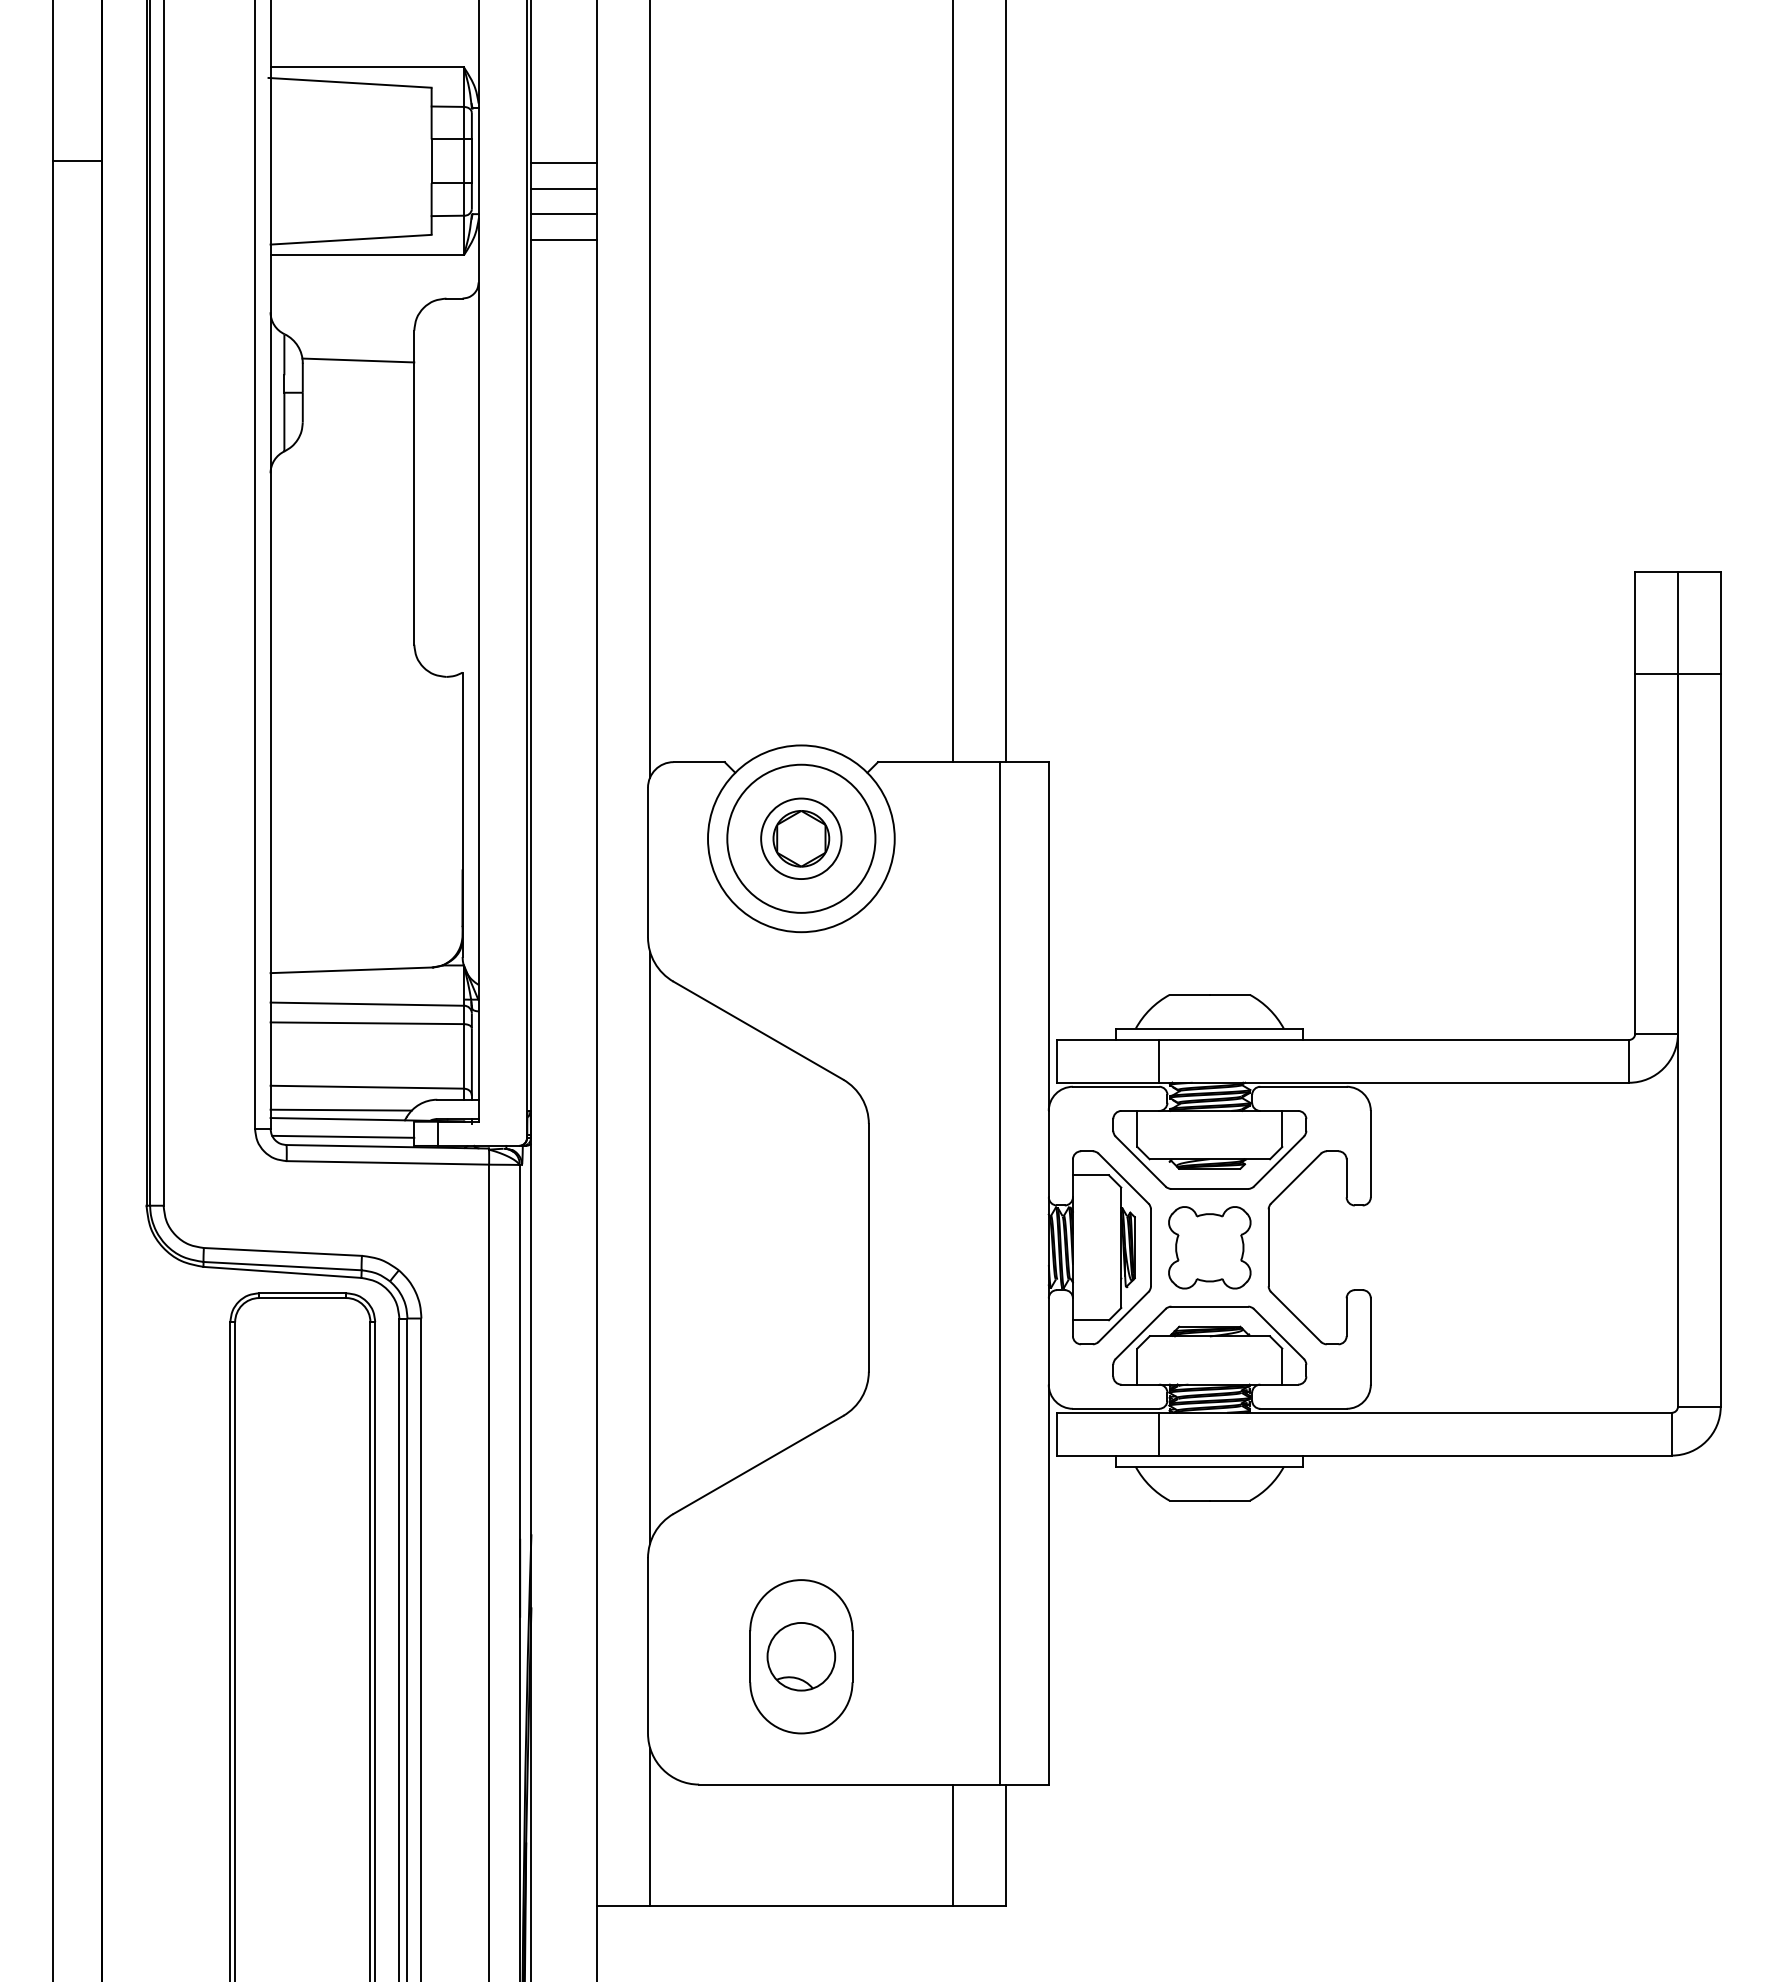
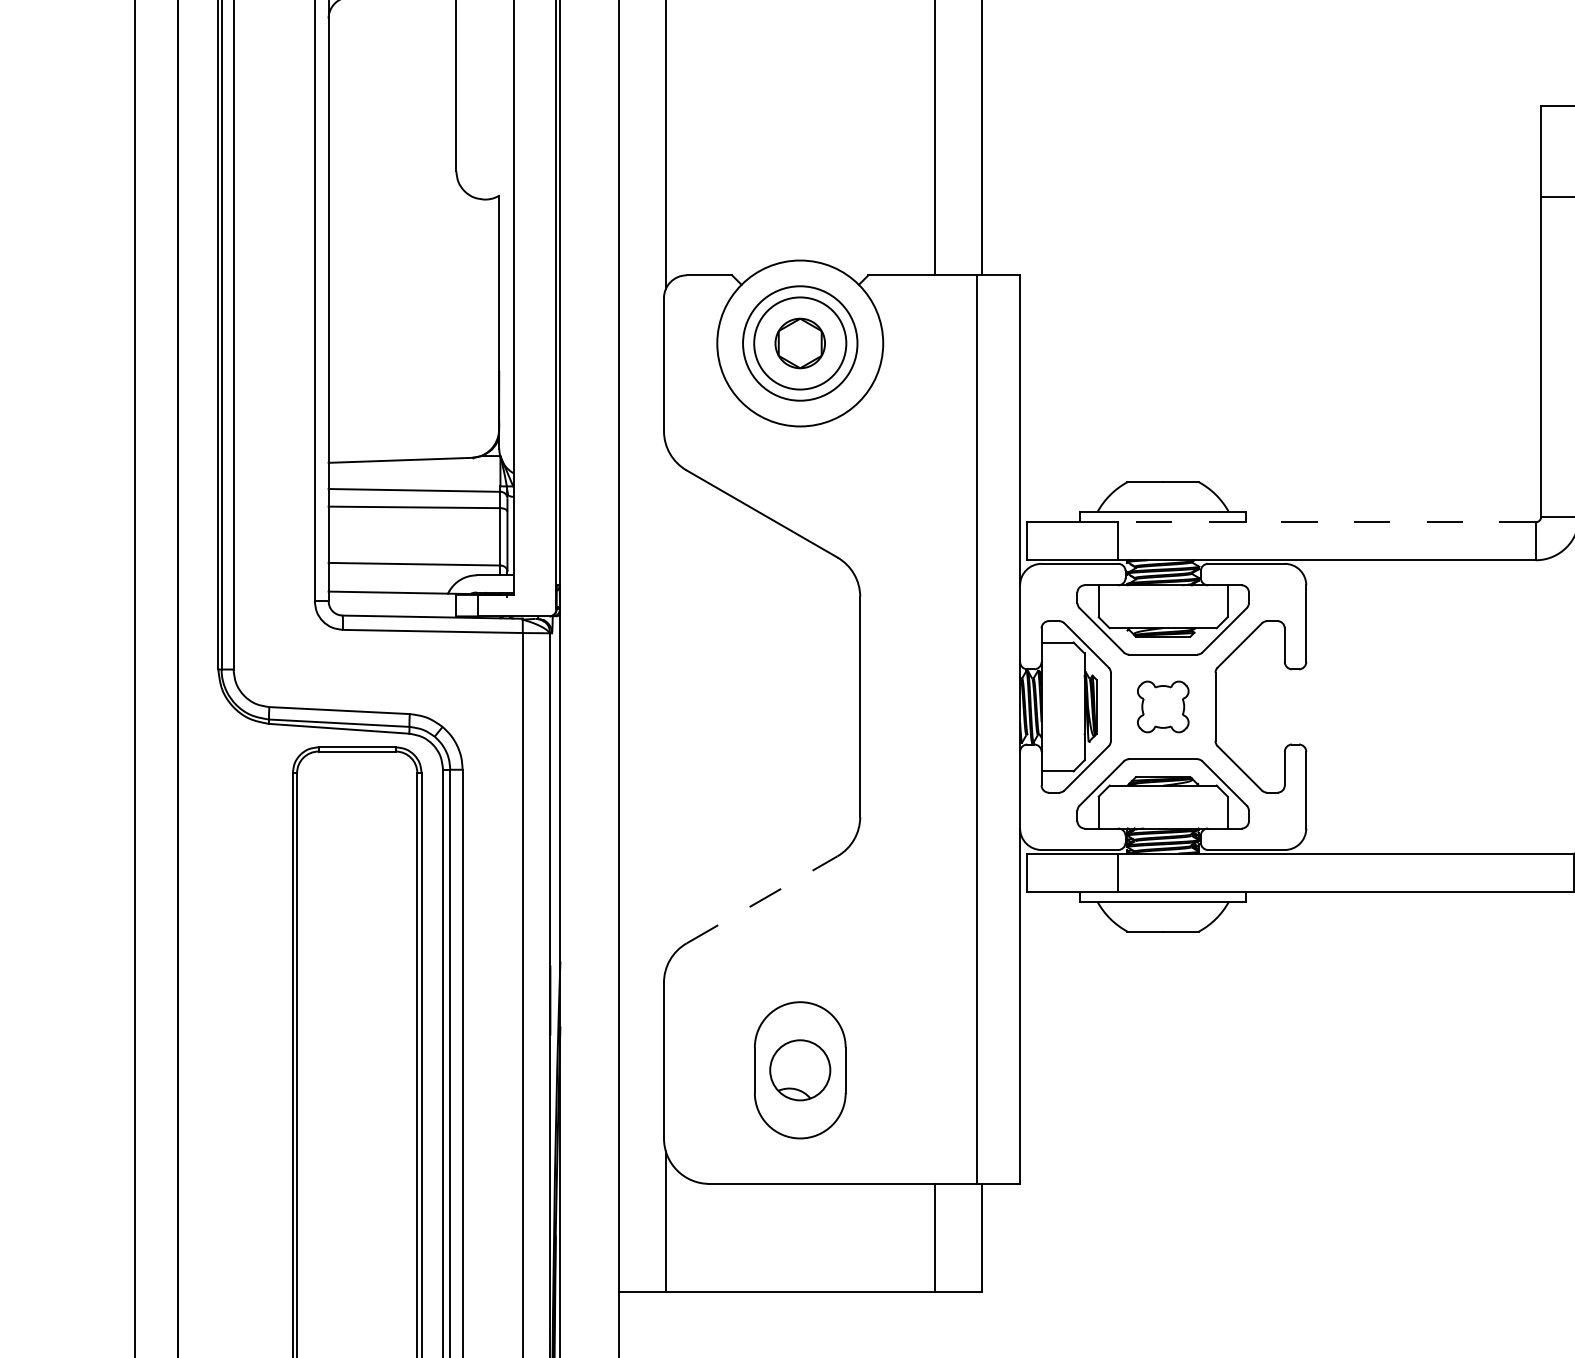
circle: (801, 838) -> (800, 343), size x0.7
circle: (801, 838) -> (800, 343), size x1.6
line: (1393, 1040) -> (1326, 522), solid -> dashed
line: (340, 1109) -> (390, 584), removed
line: (343, 1136) -> (393, 608), removed
line: (650, 1247) -> (666, 706), removed
part: (1209, 1247) -> (1162, 706), size x0.7
line: (758, 1464) -> (762, 899), solid -> dashed

